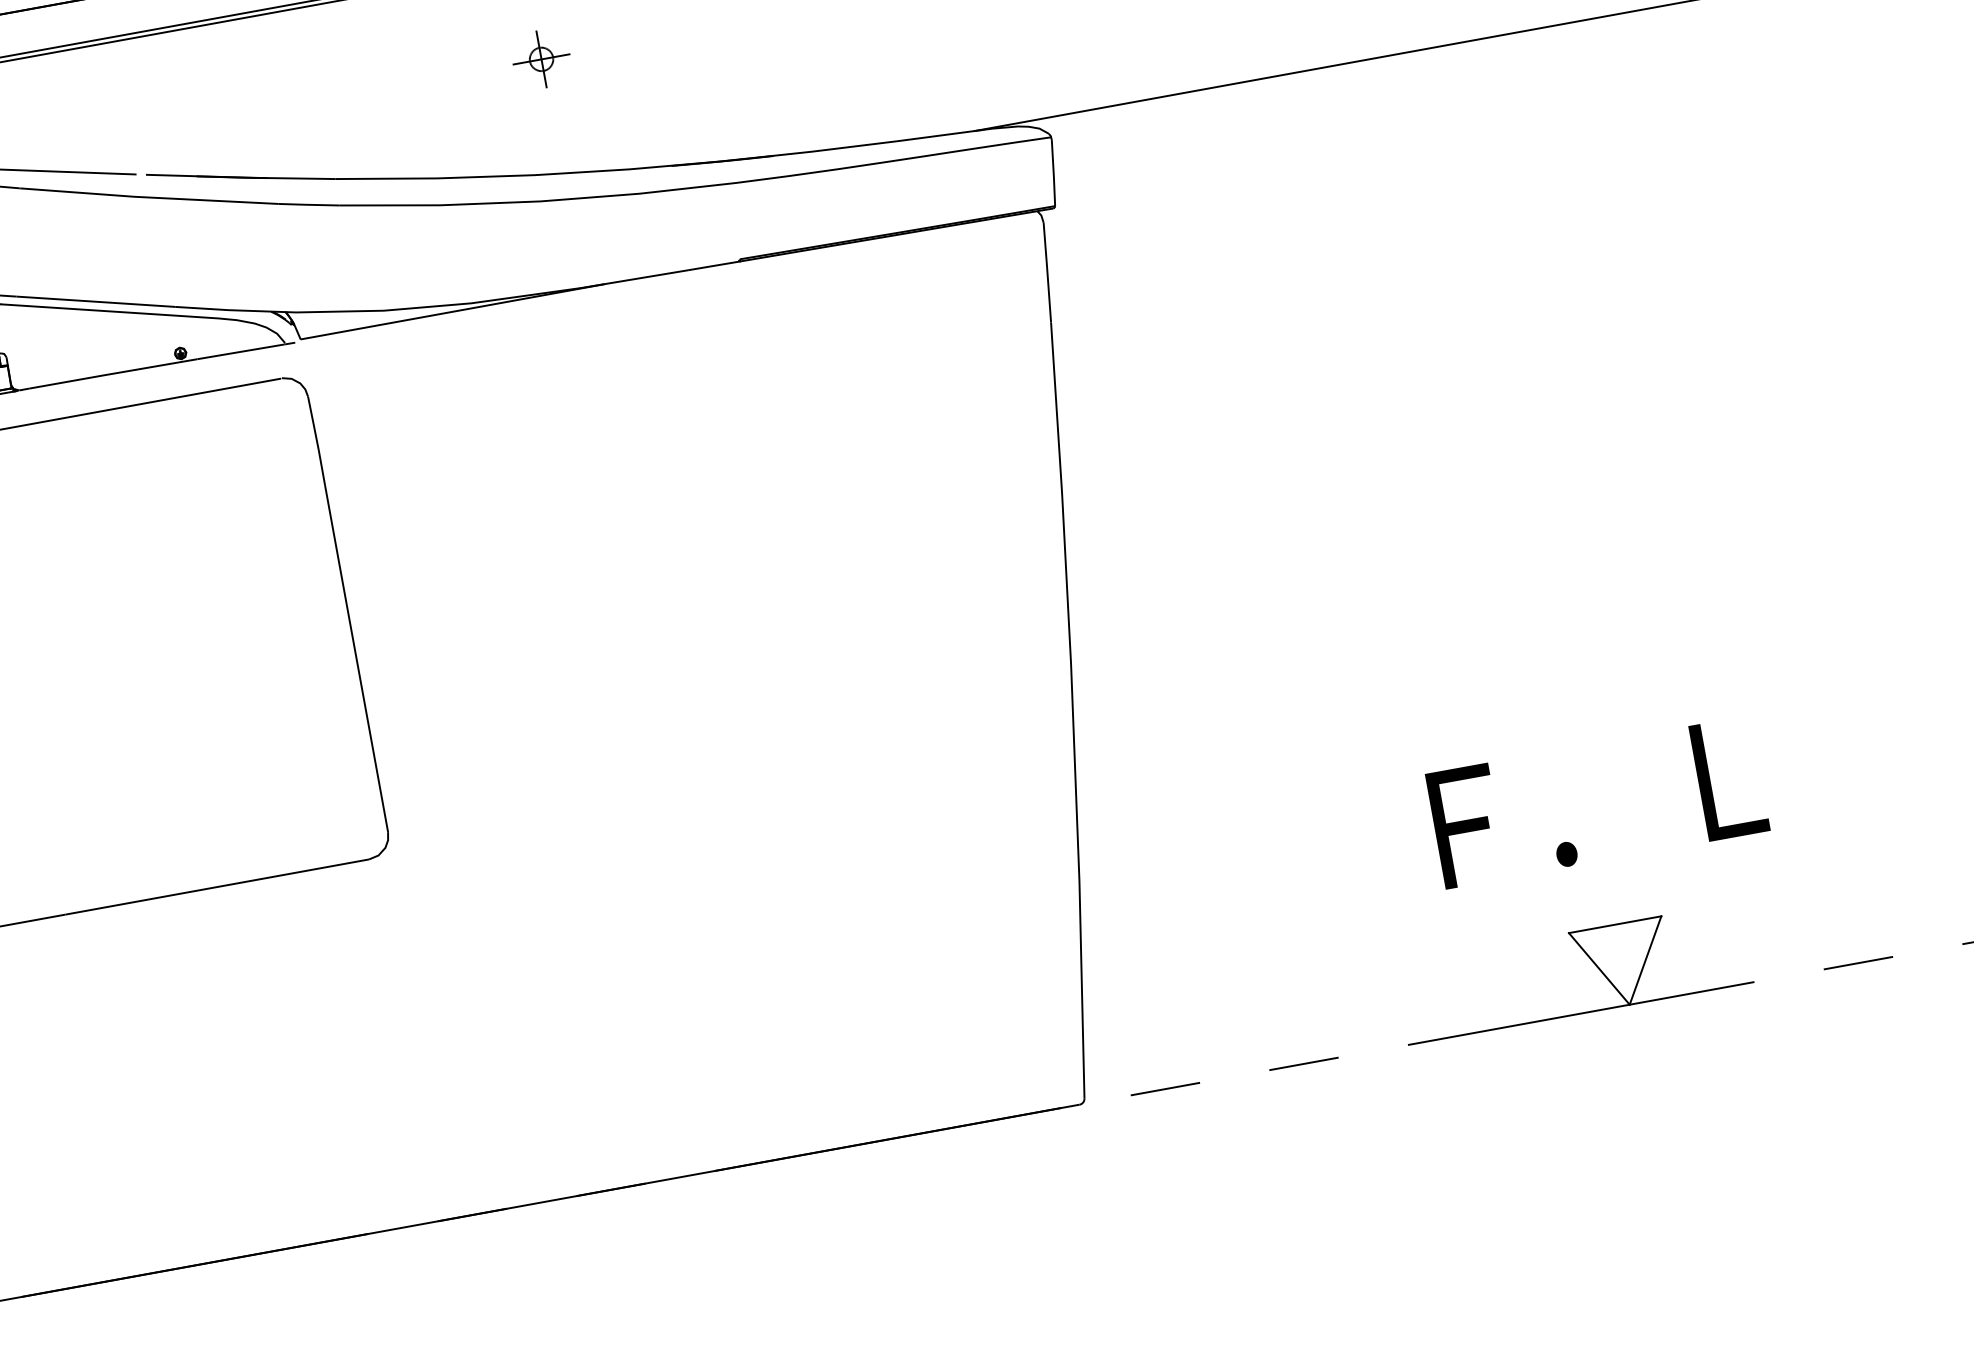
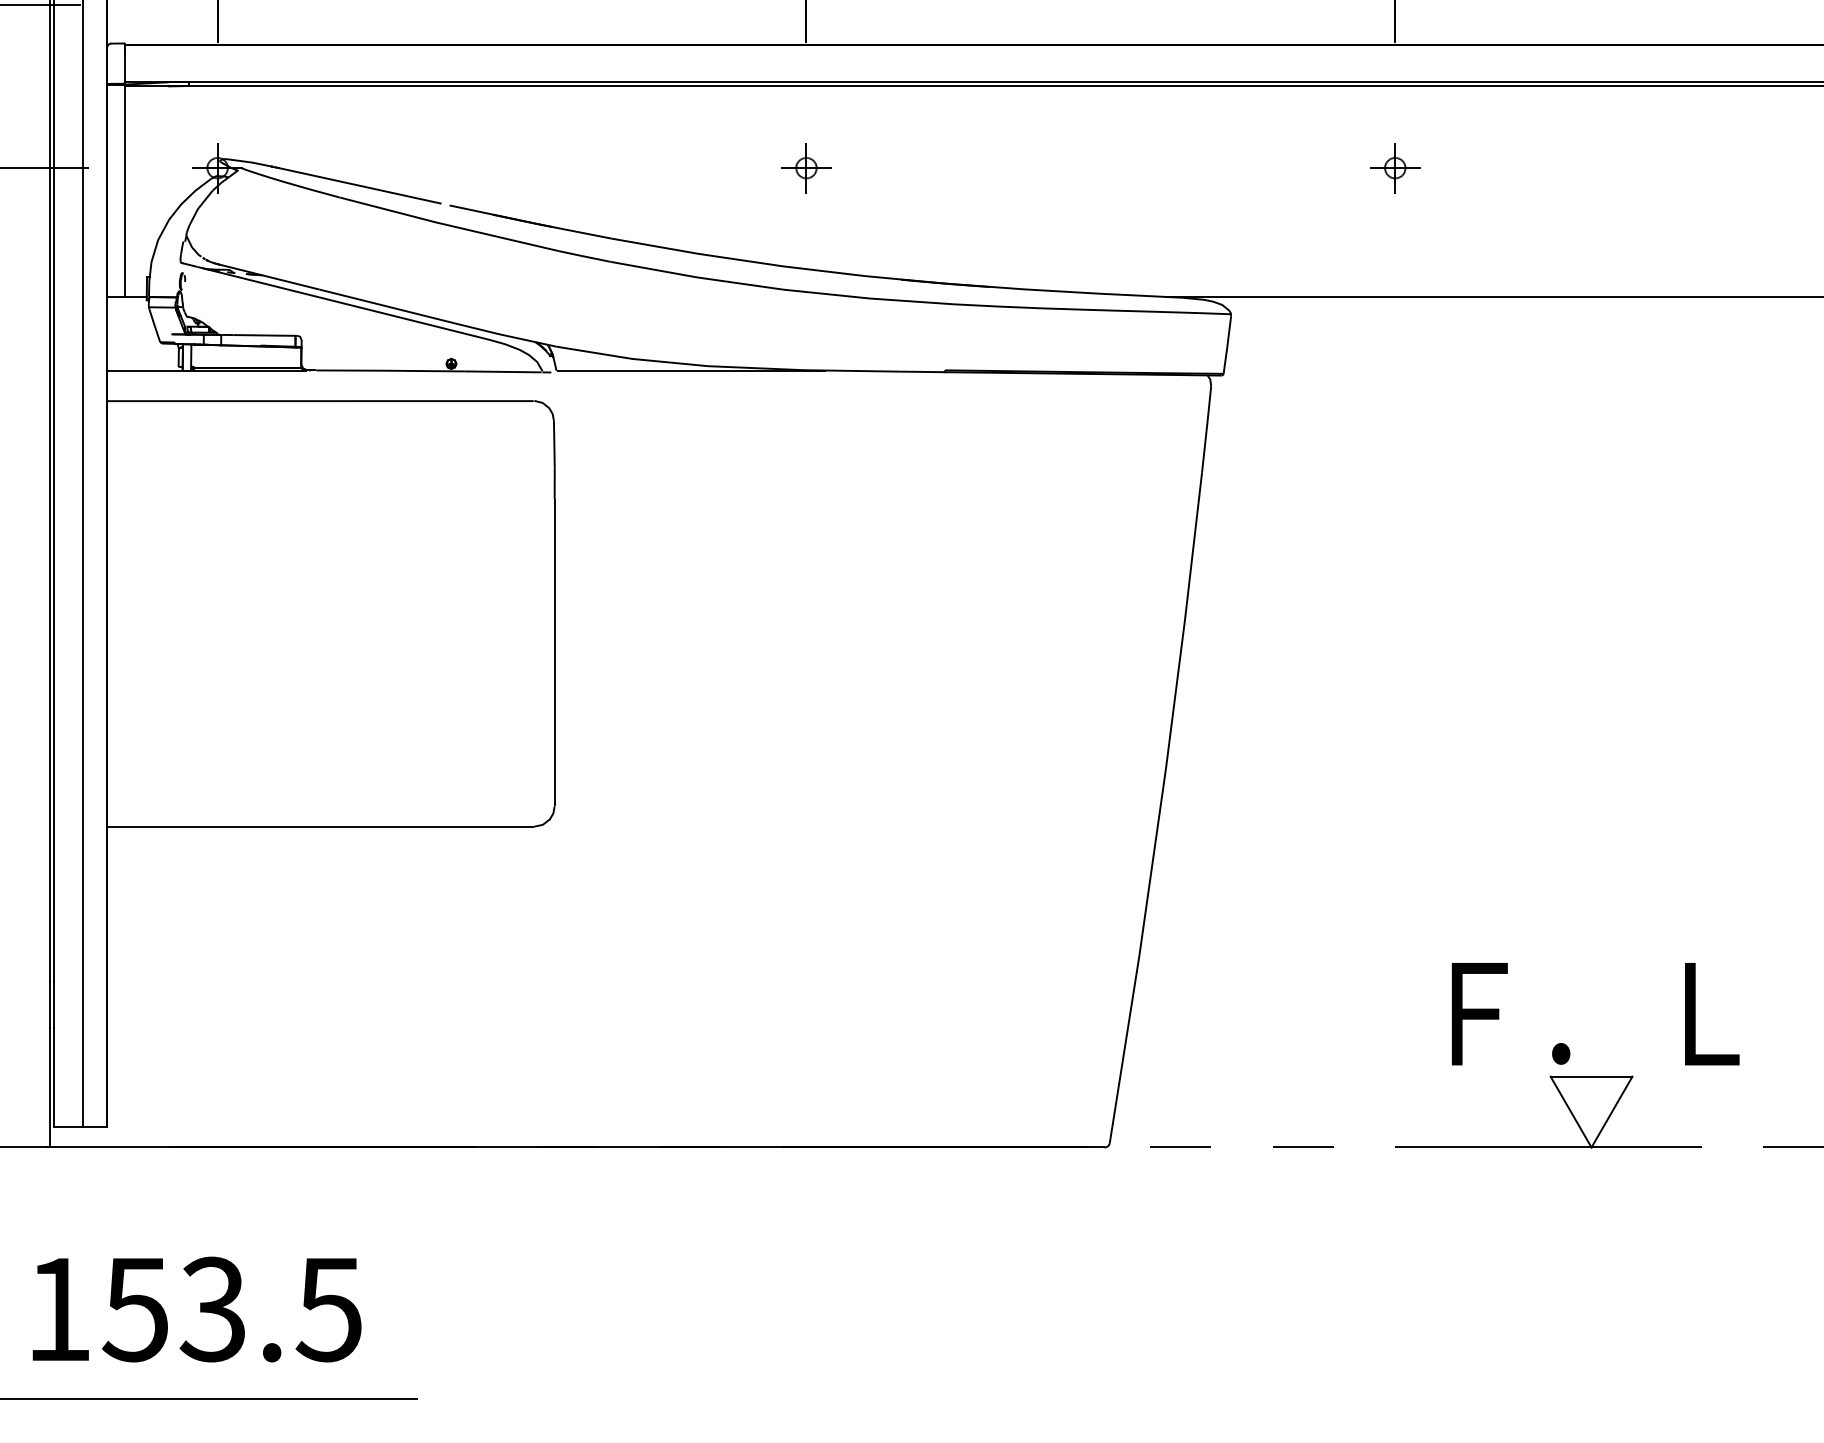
text: (1597, 802) -> (1595, 1014), moved

